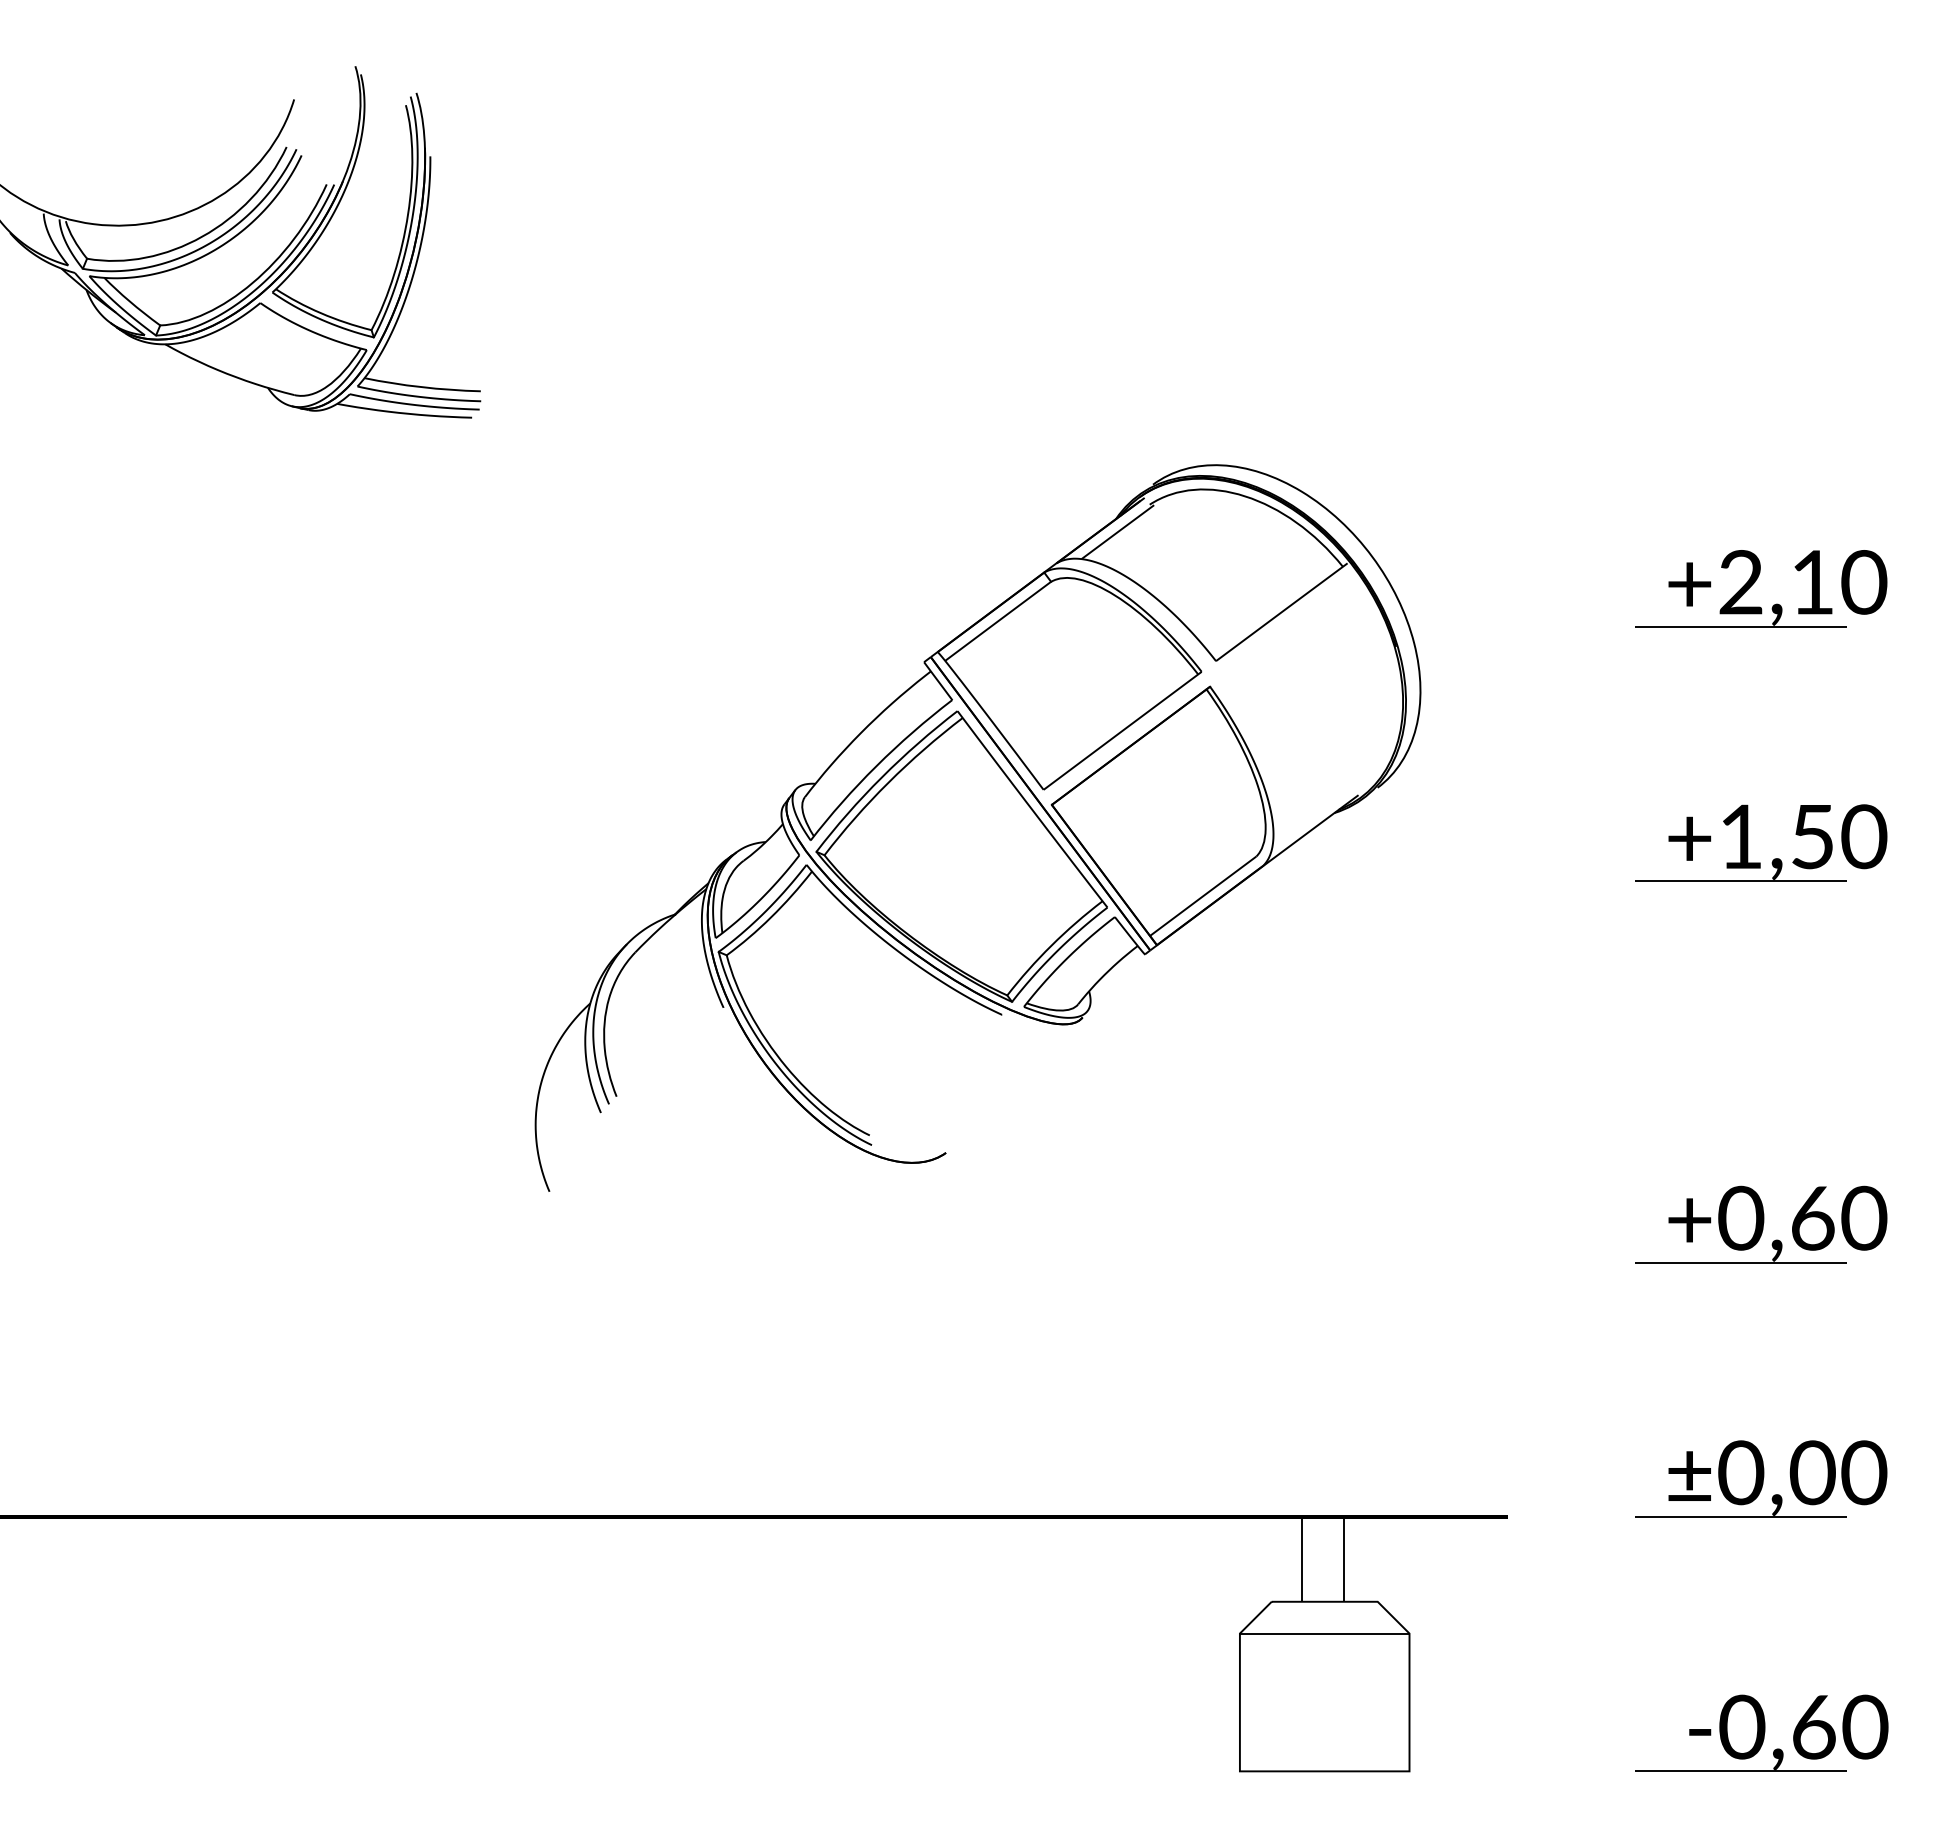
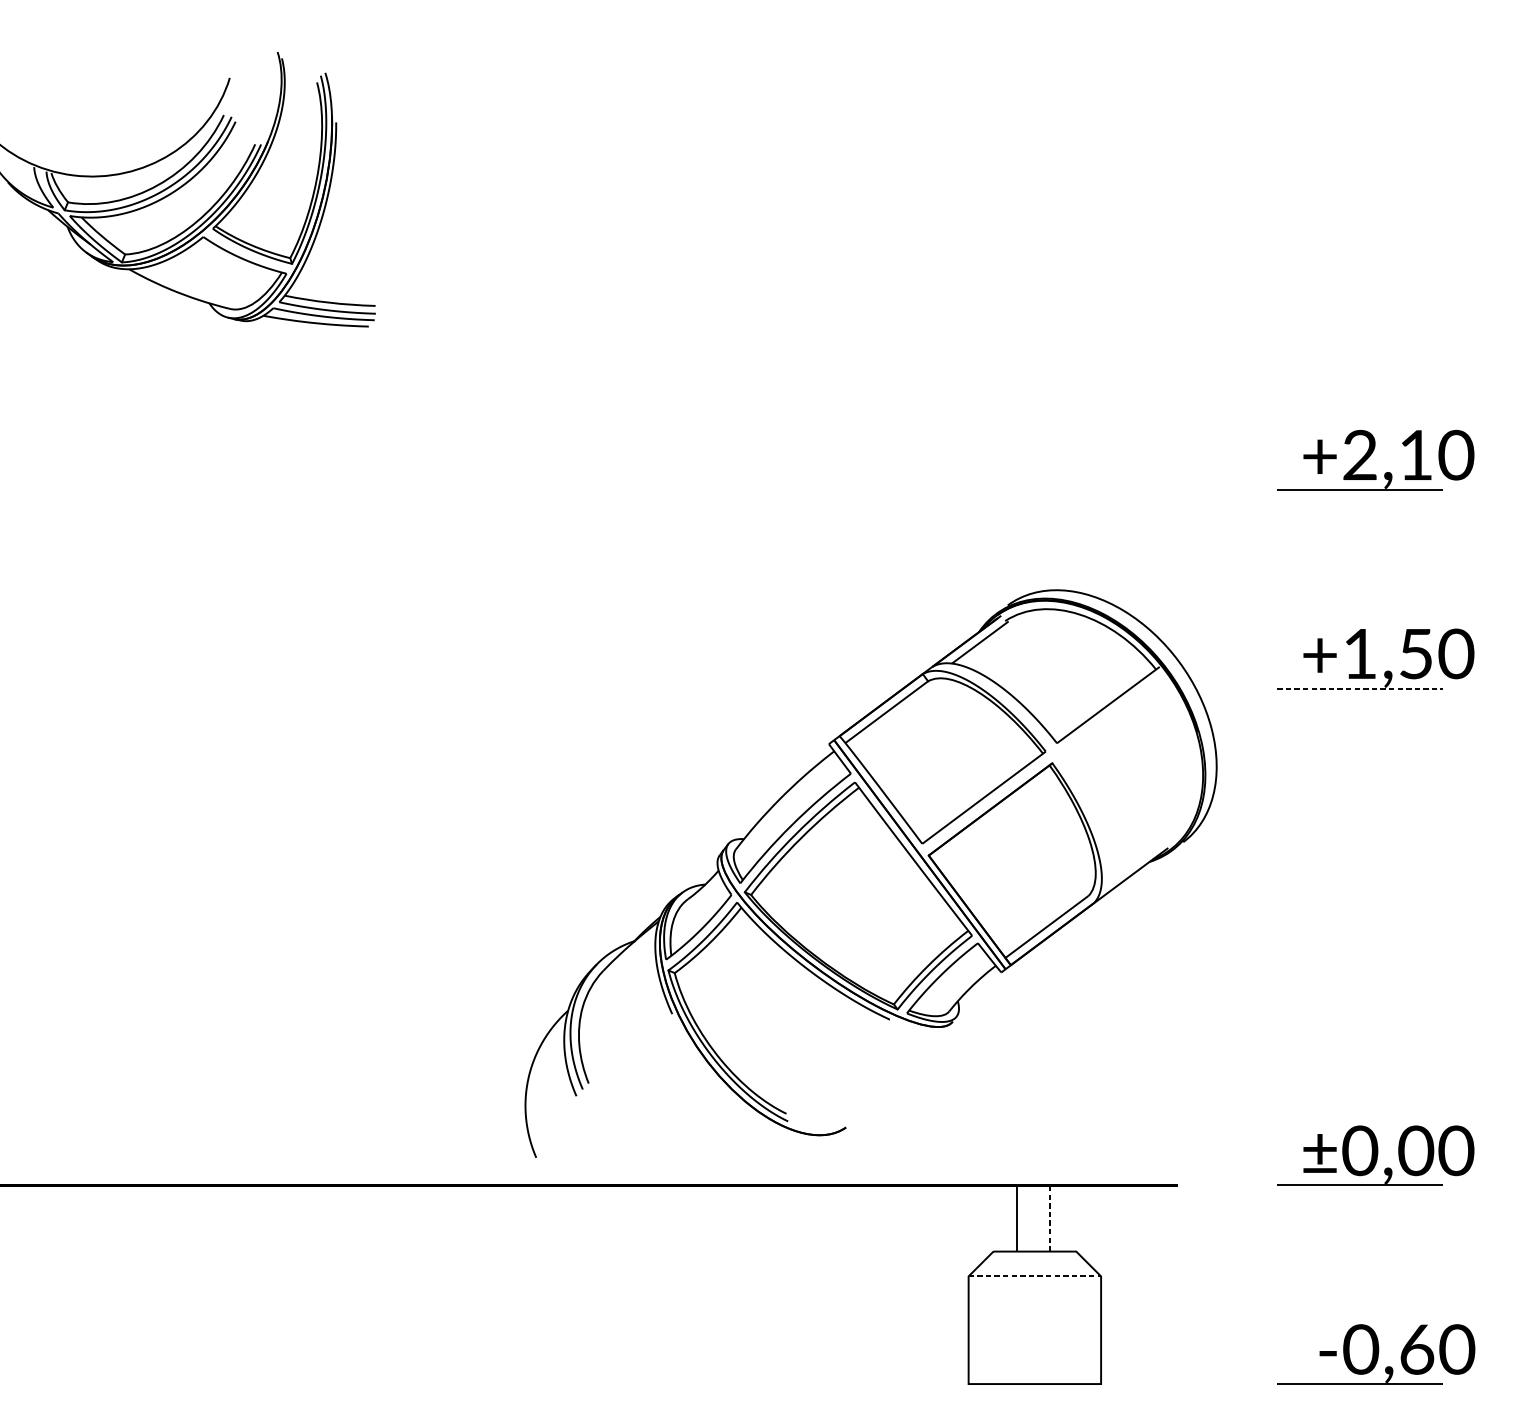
part: (977, 827) -> (870, 873), moved
line: (1740, 881) -> (1359, 688), solid -> dashed
part: (1761, 1224) -> (1376, 956), removed
line: (1343, 1558) -> (1049, 1217), solid -> dashed
line: (1324, 1633) -> (1034, 1276), solid -> dashed

